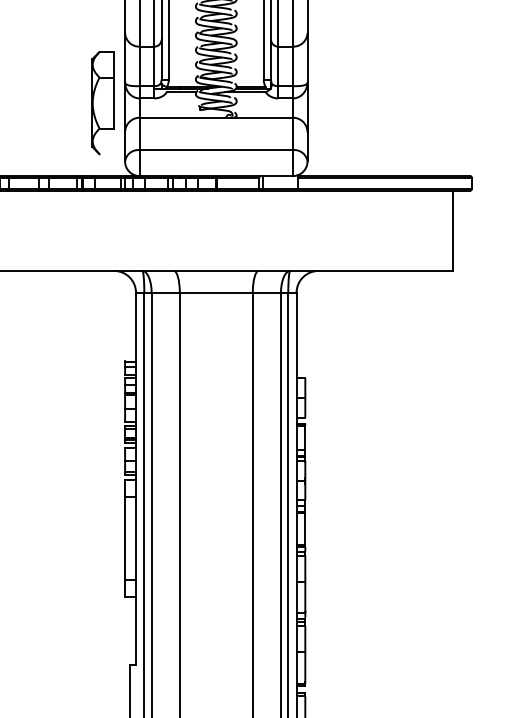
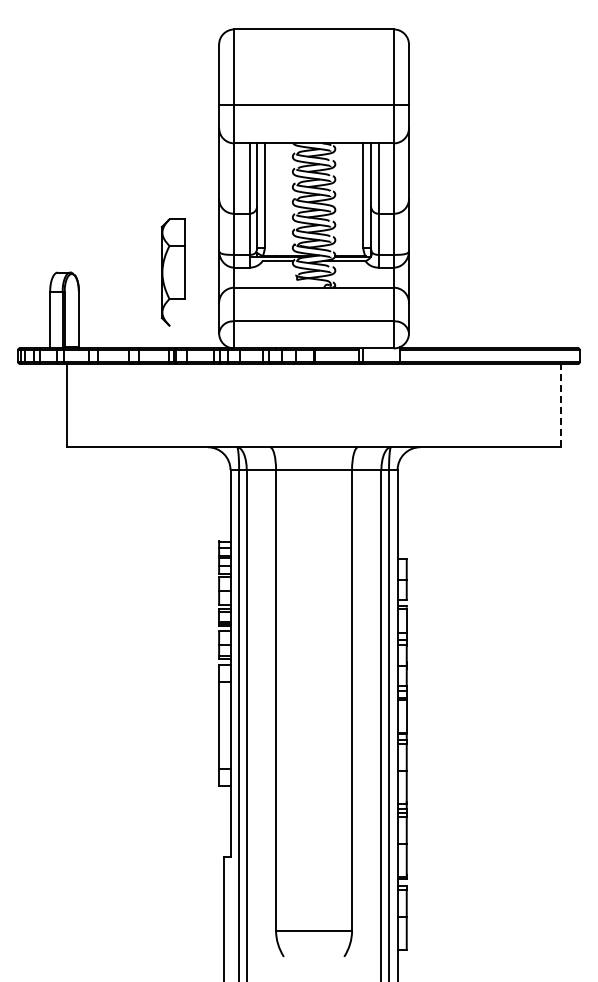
part: (103, 103) -> (173, 272), moved
line: (453, 230) -> (560, 405), solid -> dashed

